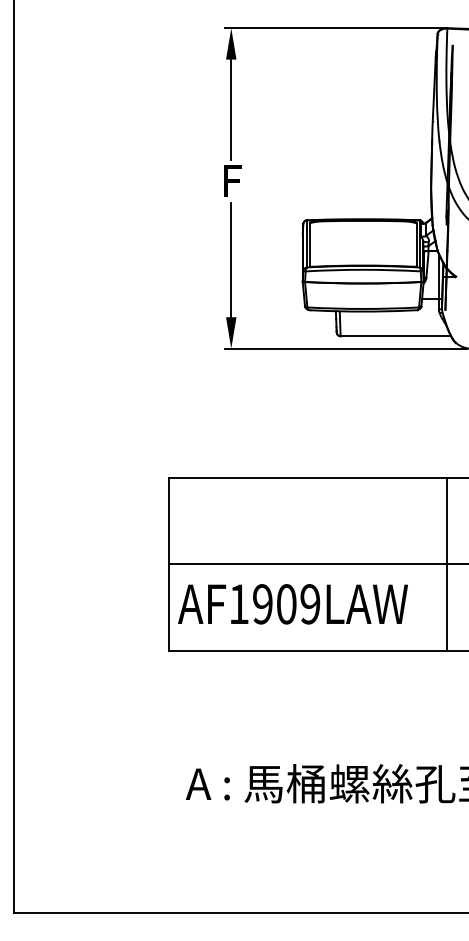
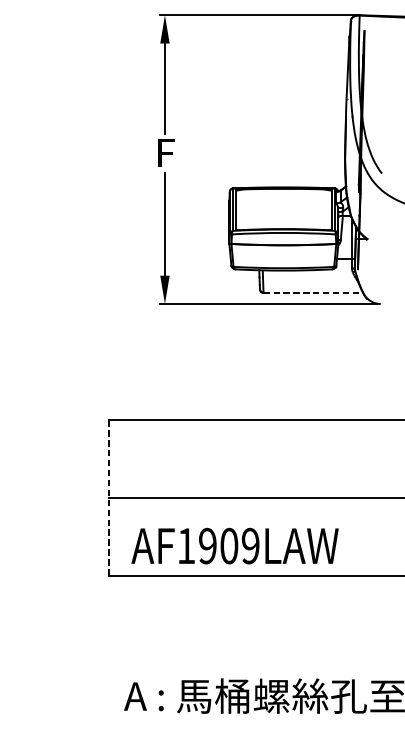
line: (396, 336) -> (313, 293), solid -> dashed
line: (447, 563) -> (359, 497), removed
line: (169, 564) -> (109, 498), solid -> dashed
text: (292, 604) -> (234, 546), moved

